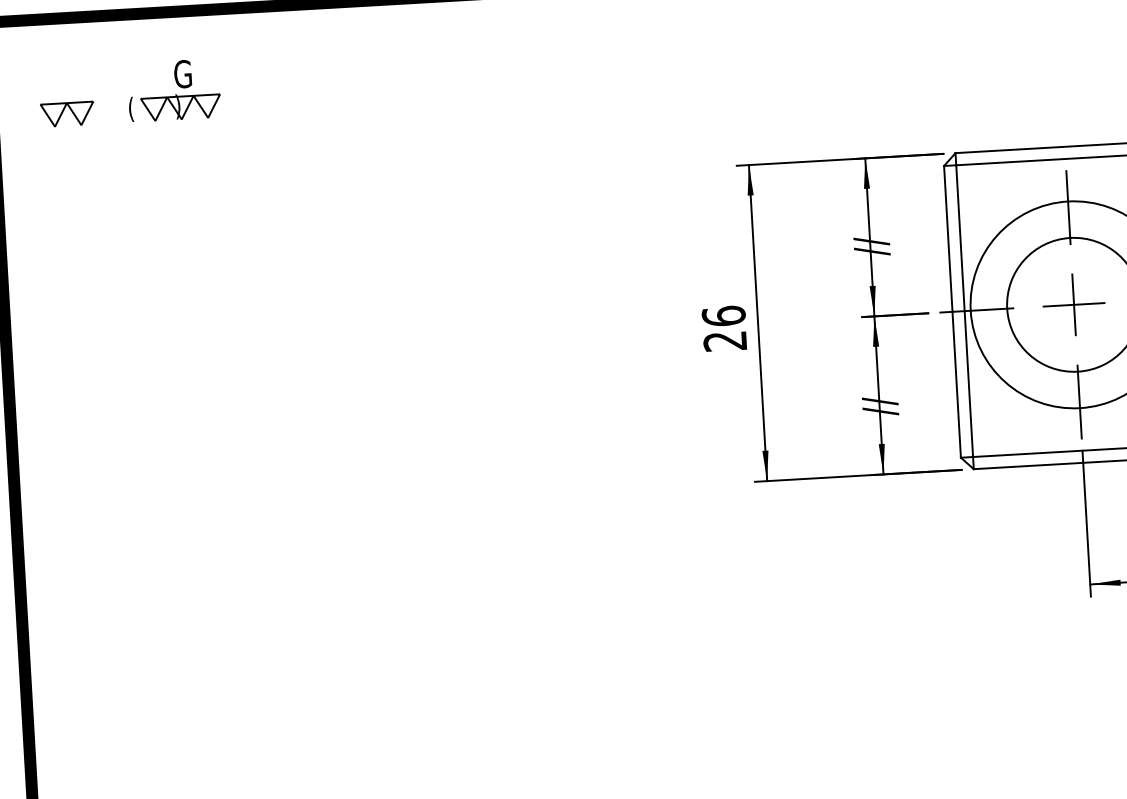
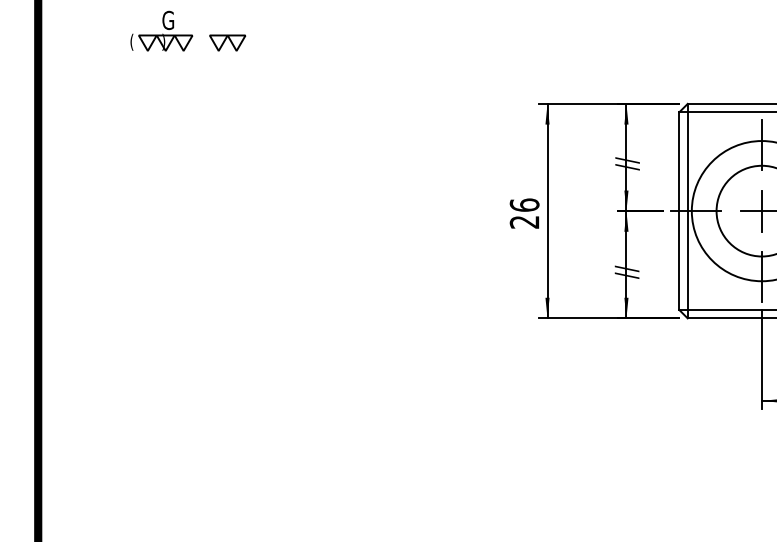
part: (67, 113) -> (227, 42), moved

